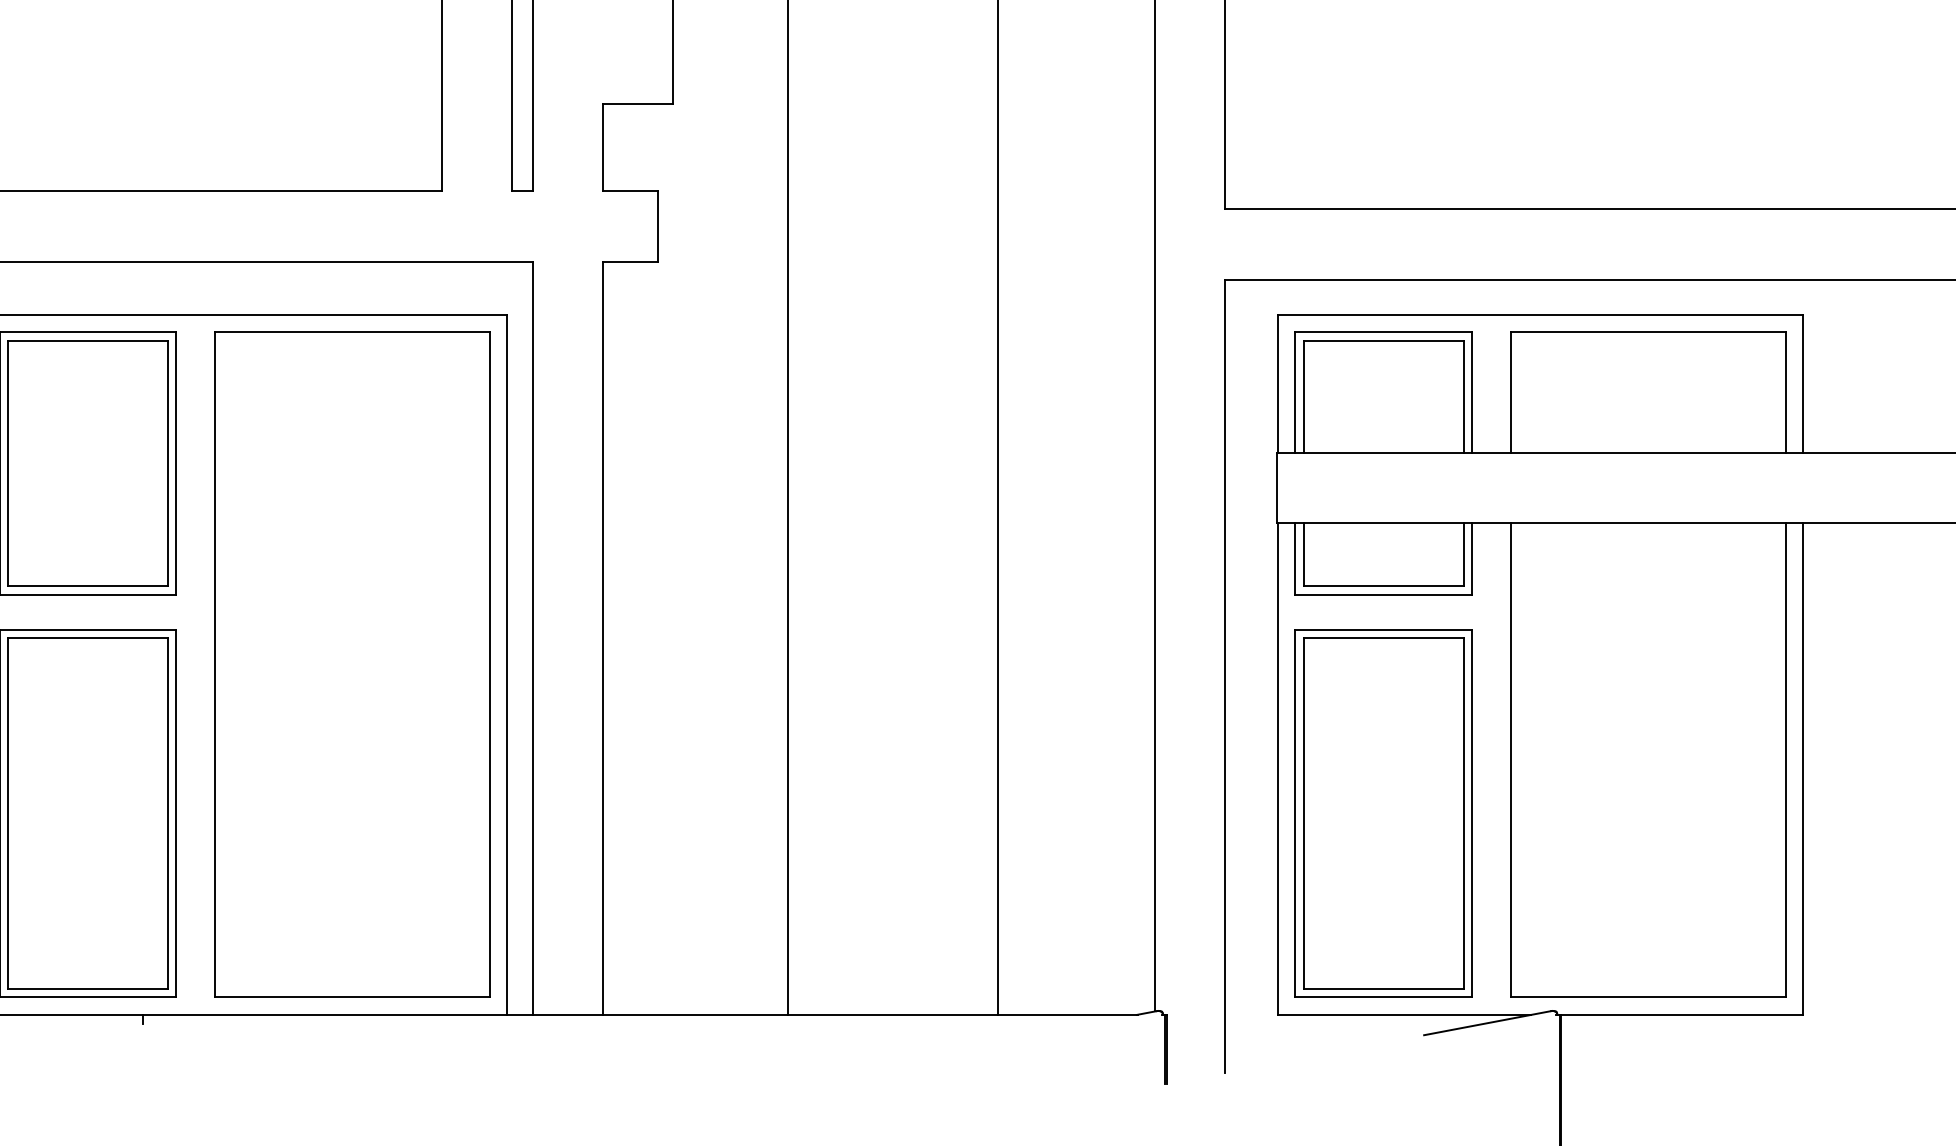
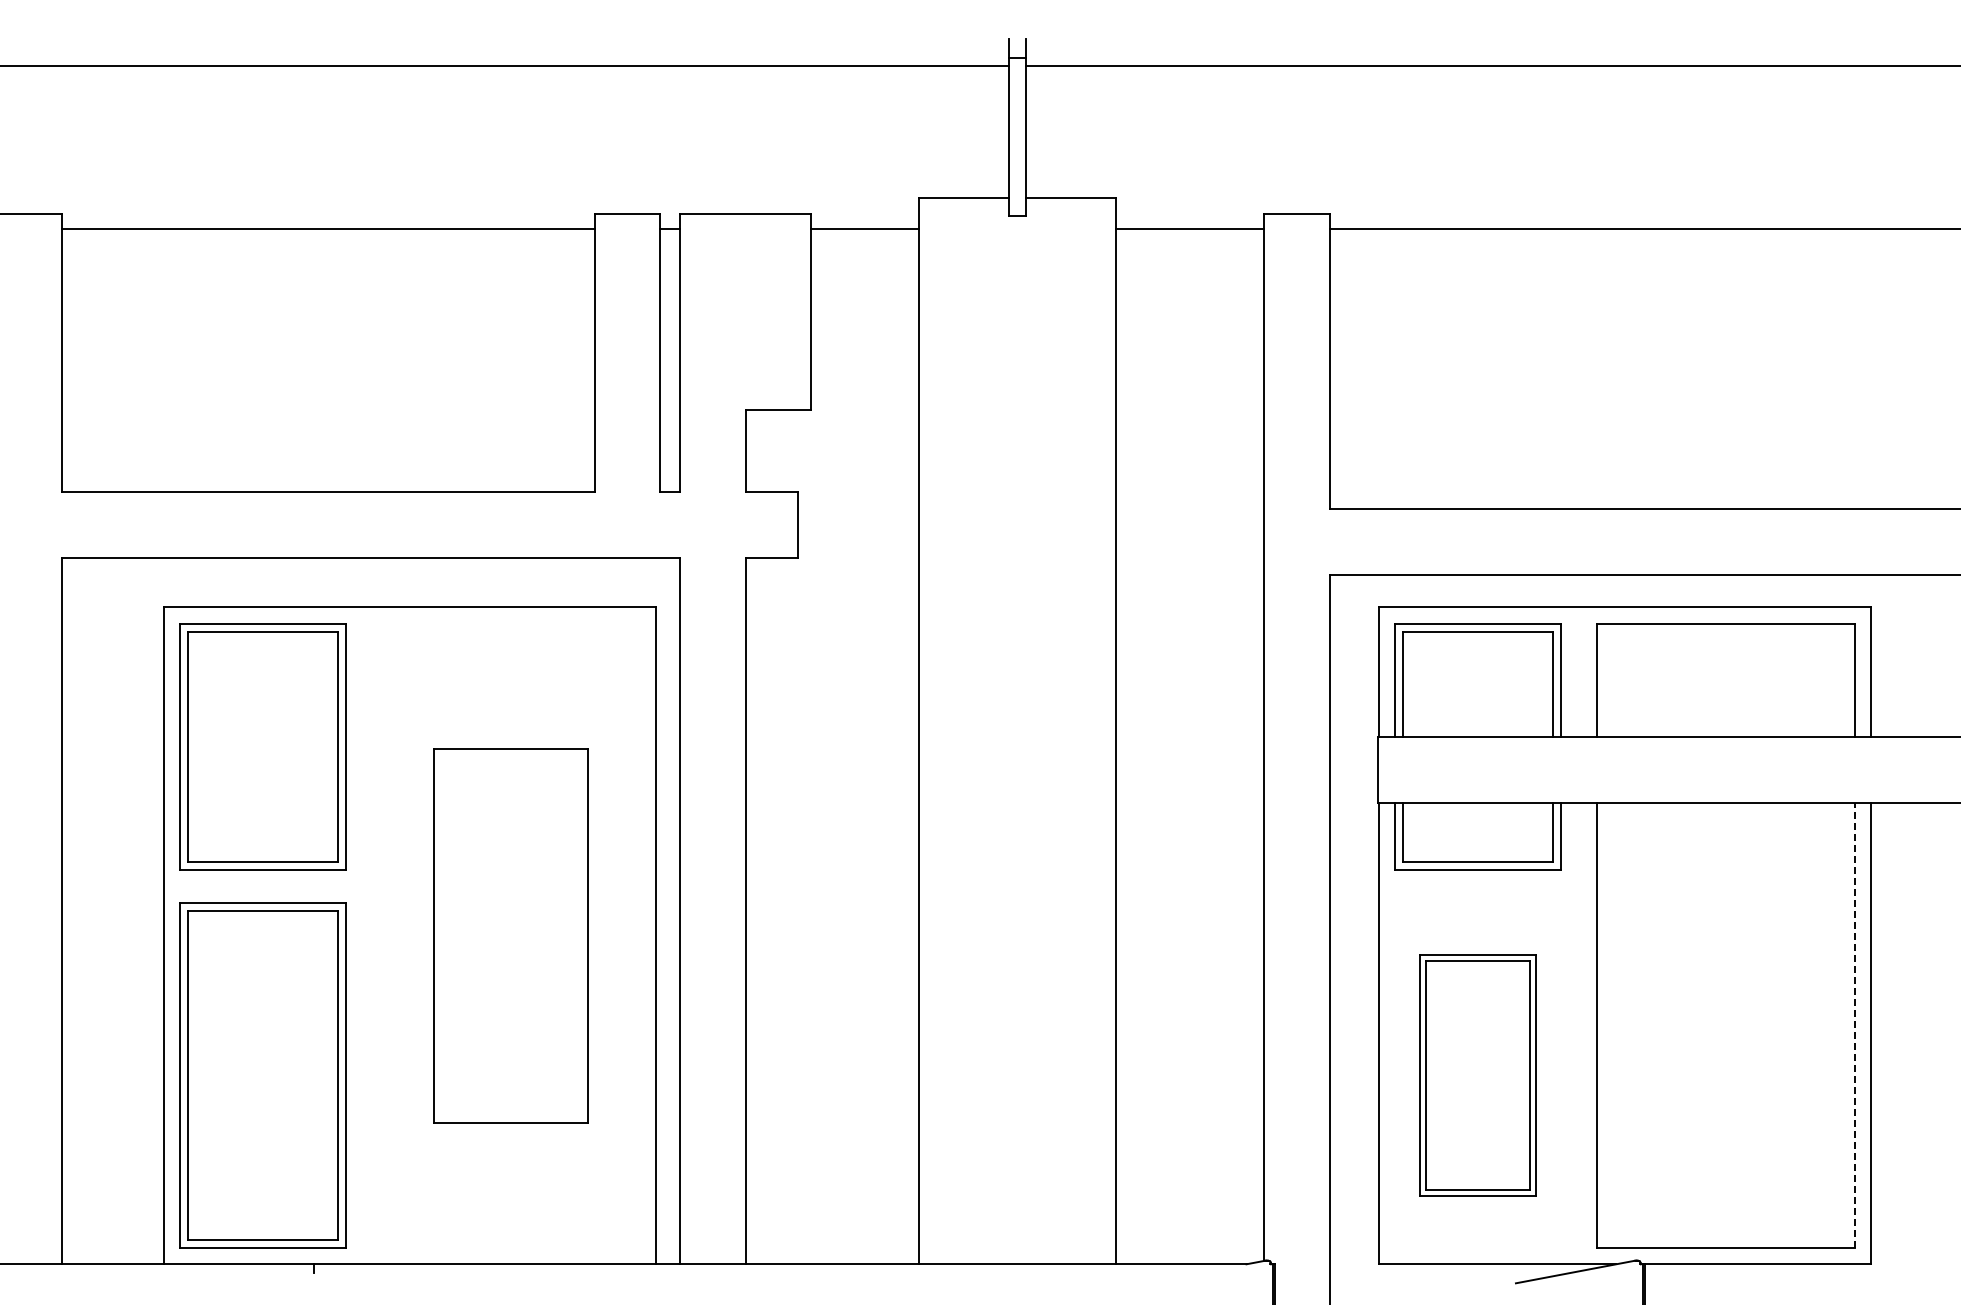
part: (351, 664) -> (510, 935), size x0.6
line: (1785, 759) -> (1854, 1024), solid -> dashed
part: (1383, 813) -> (1477, 1075), size x0.7

